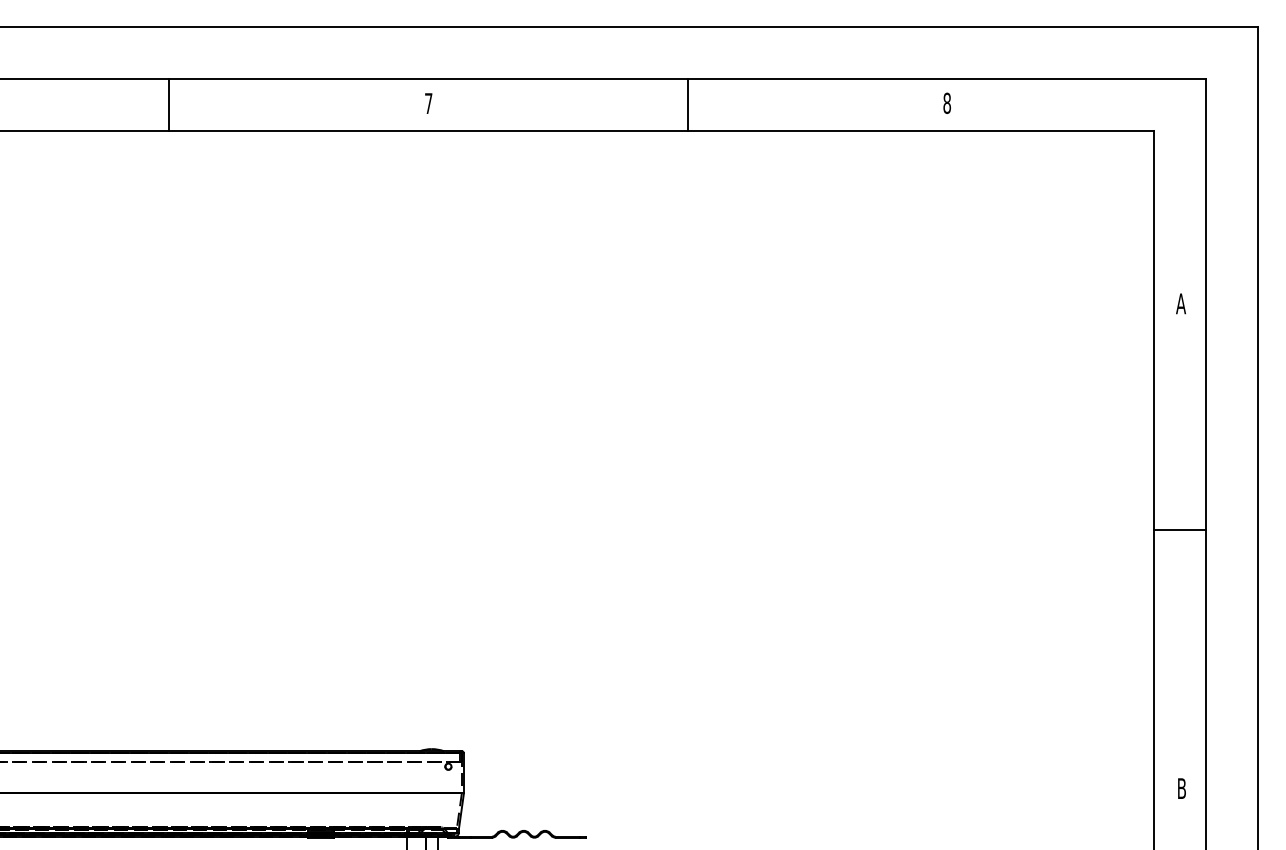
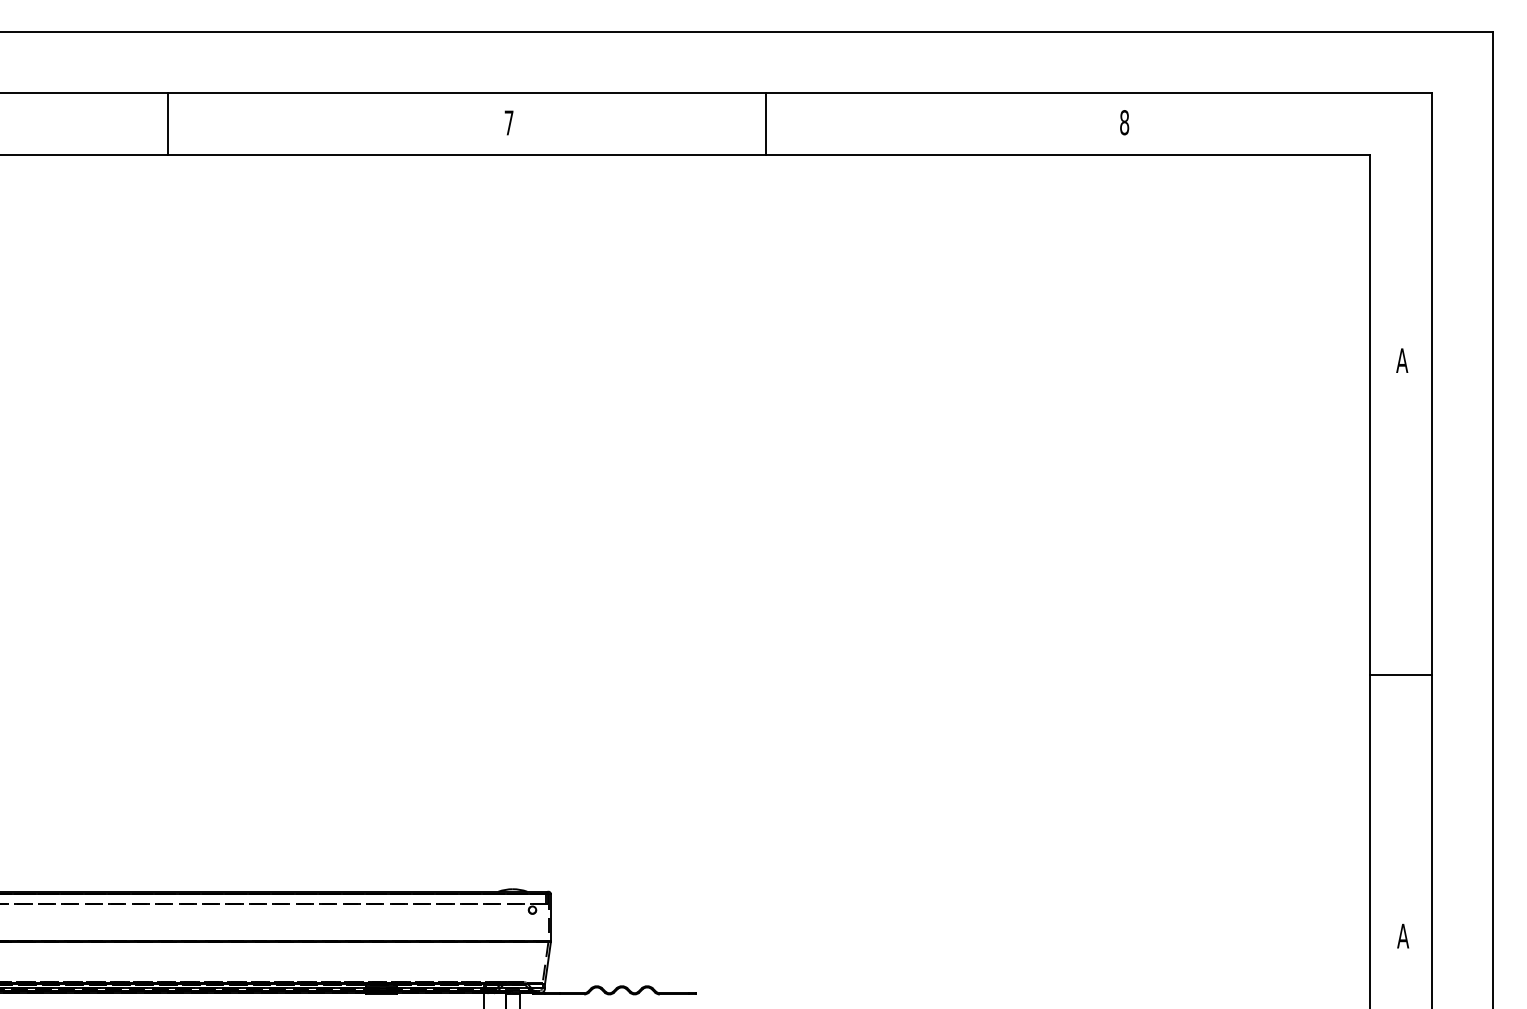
line: (169, 104) -> (168, 123), moved
line: (687, 104) -> (765, 123), moved
line: (1179, 529) -> (1400, 674), moved
text: (1182, 788) -> (1403, 935), B -> A

